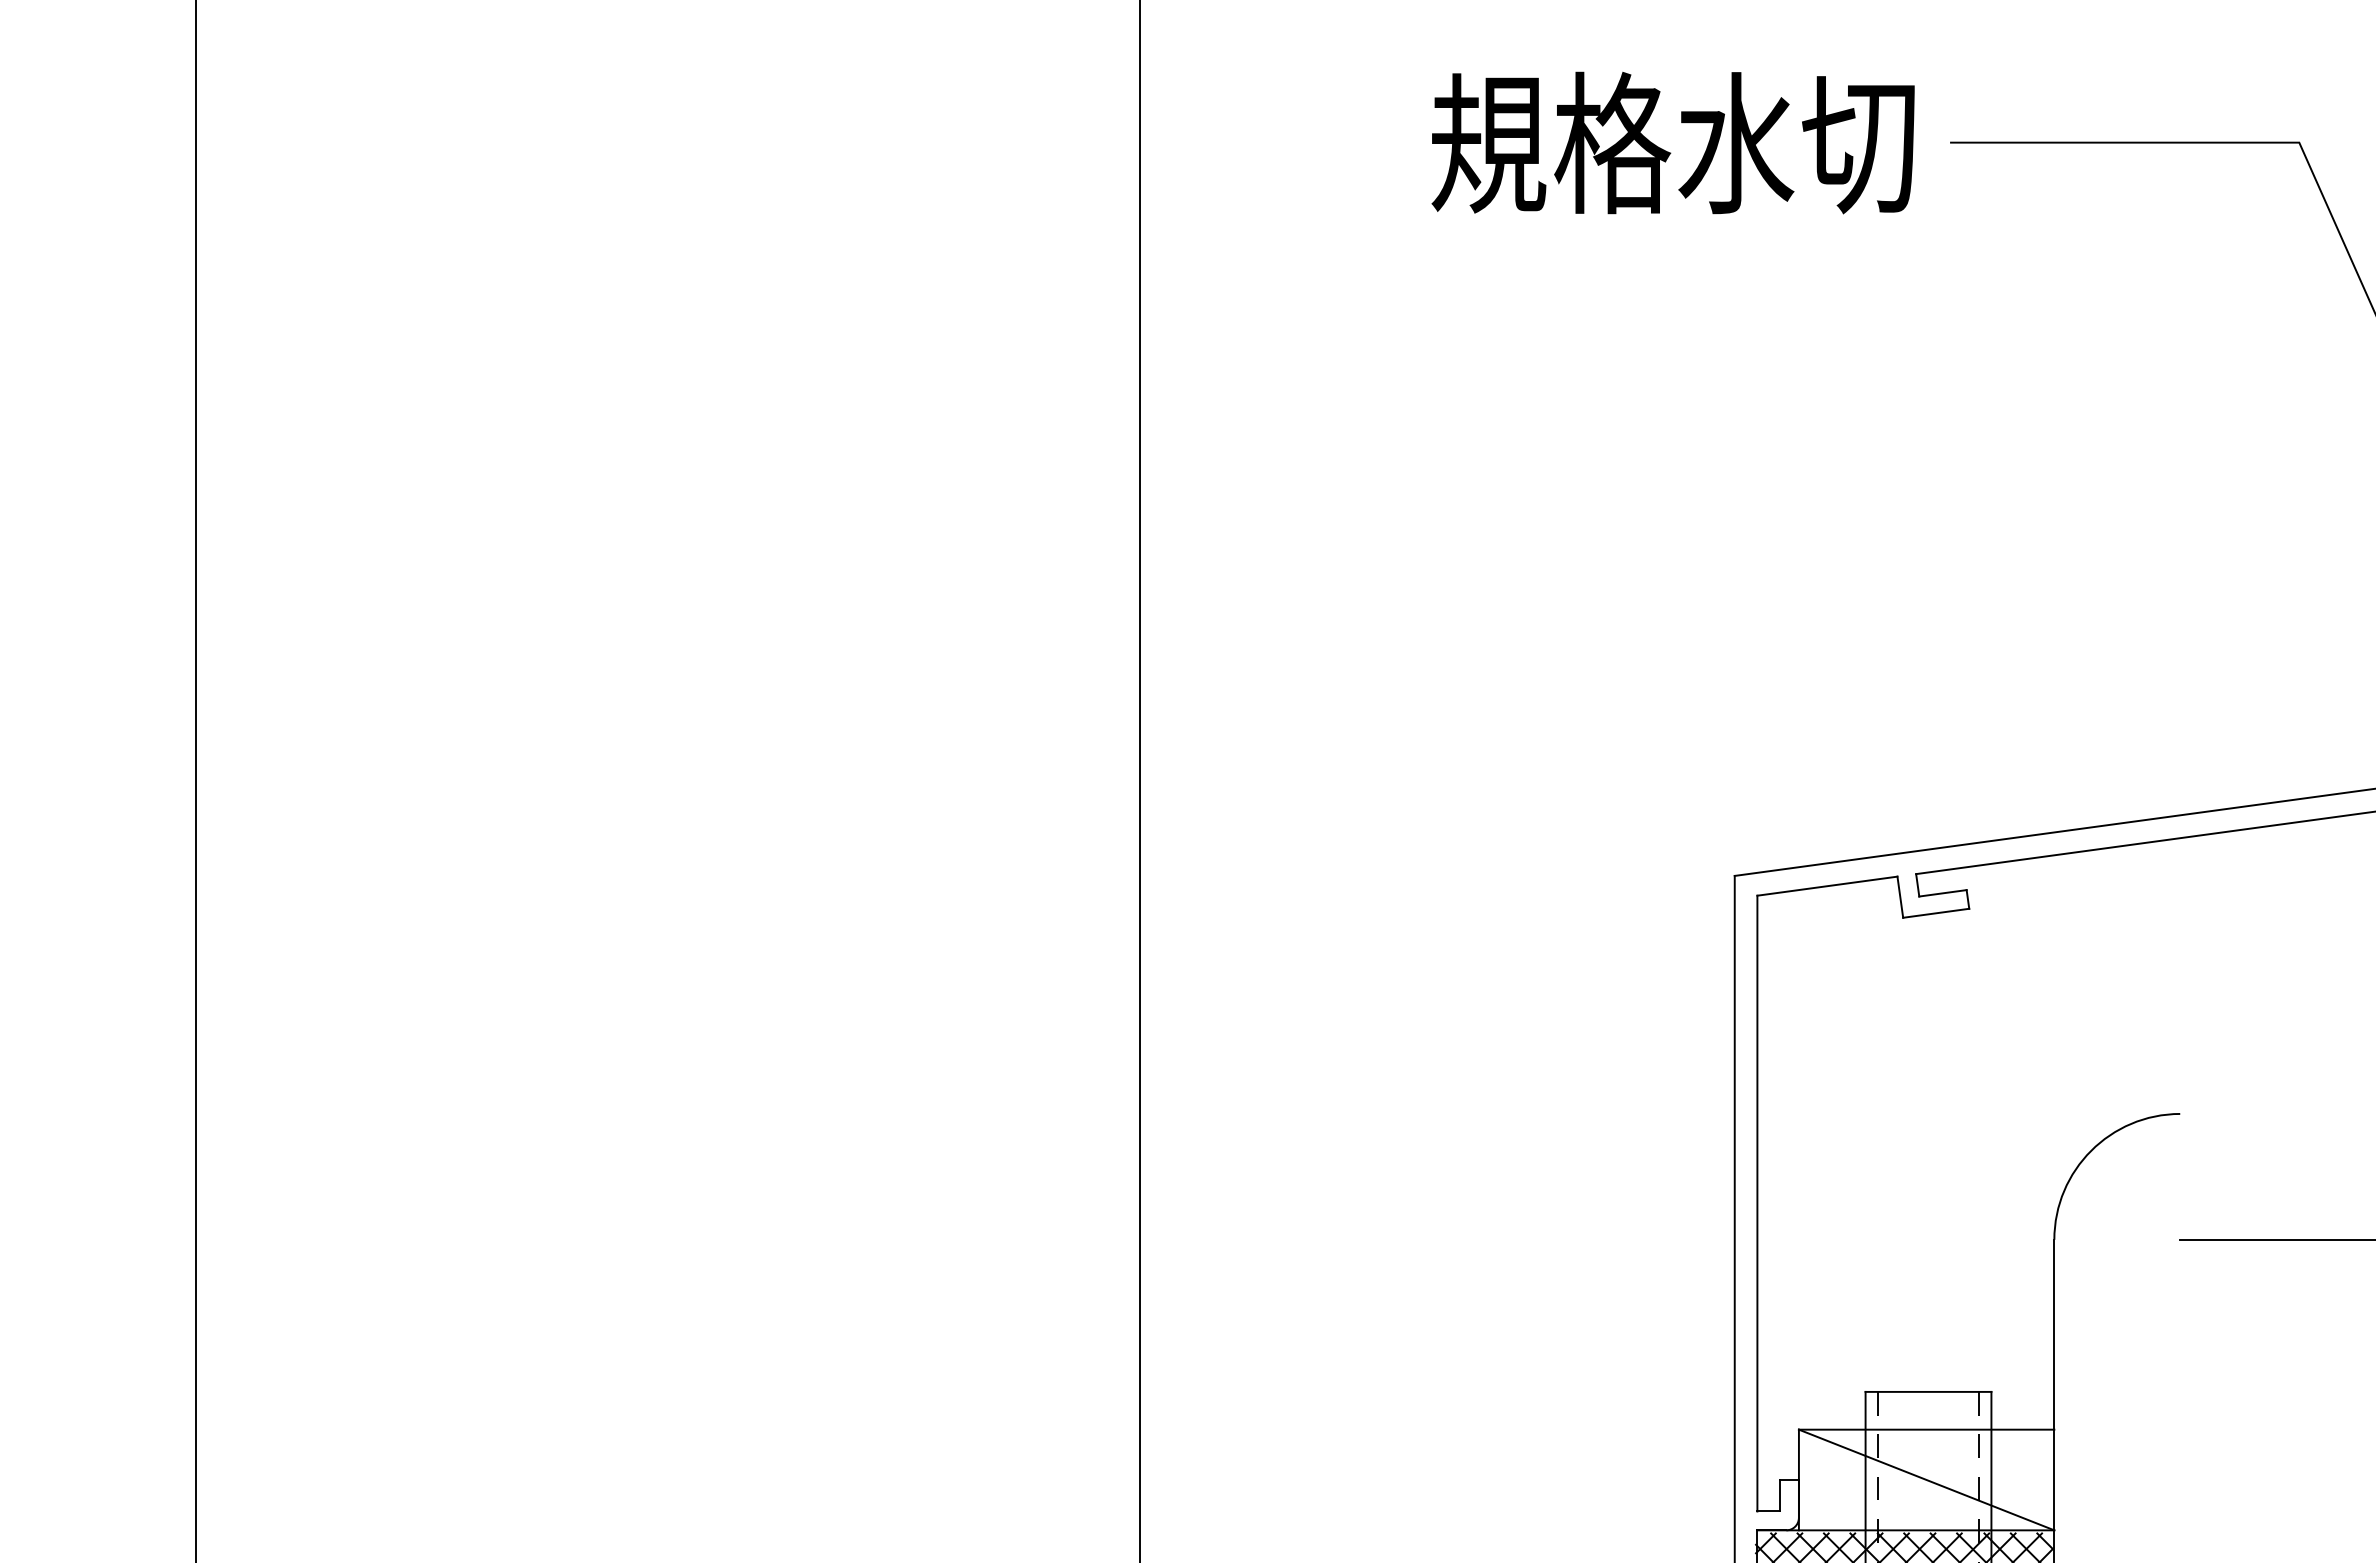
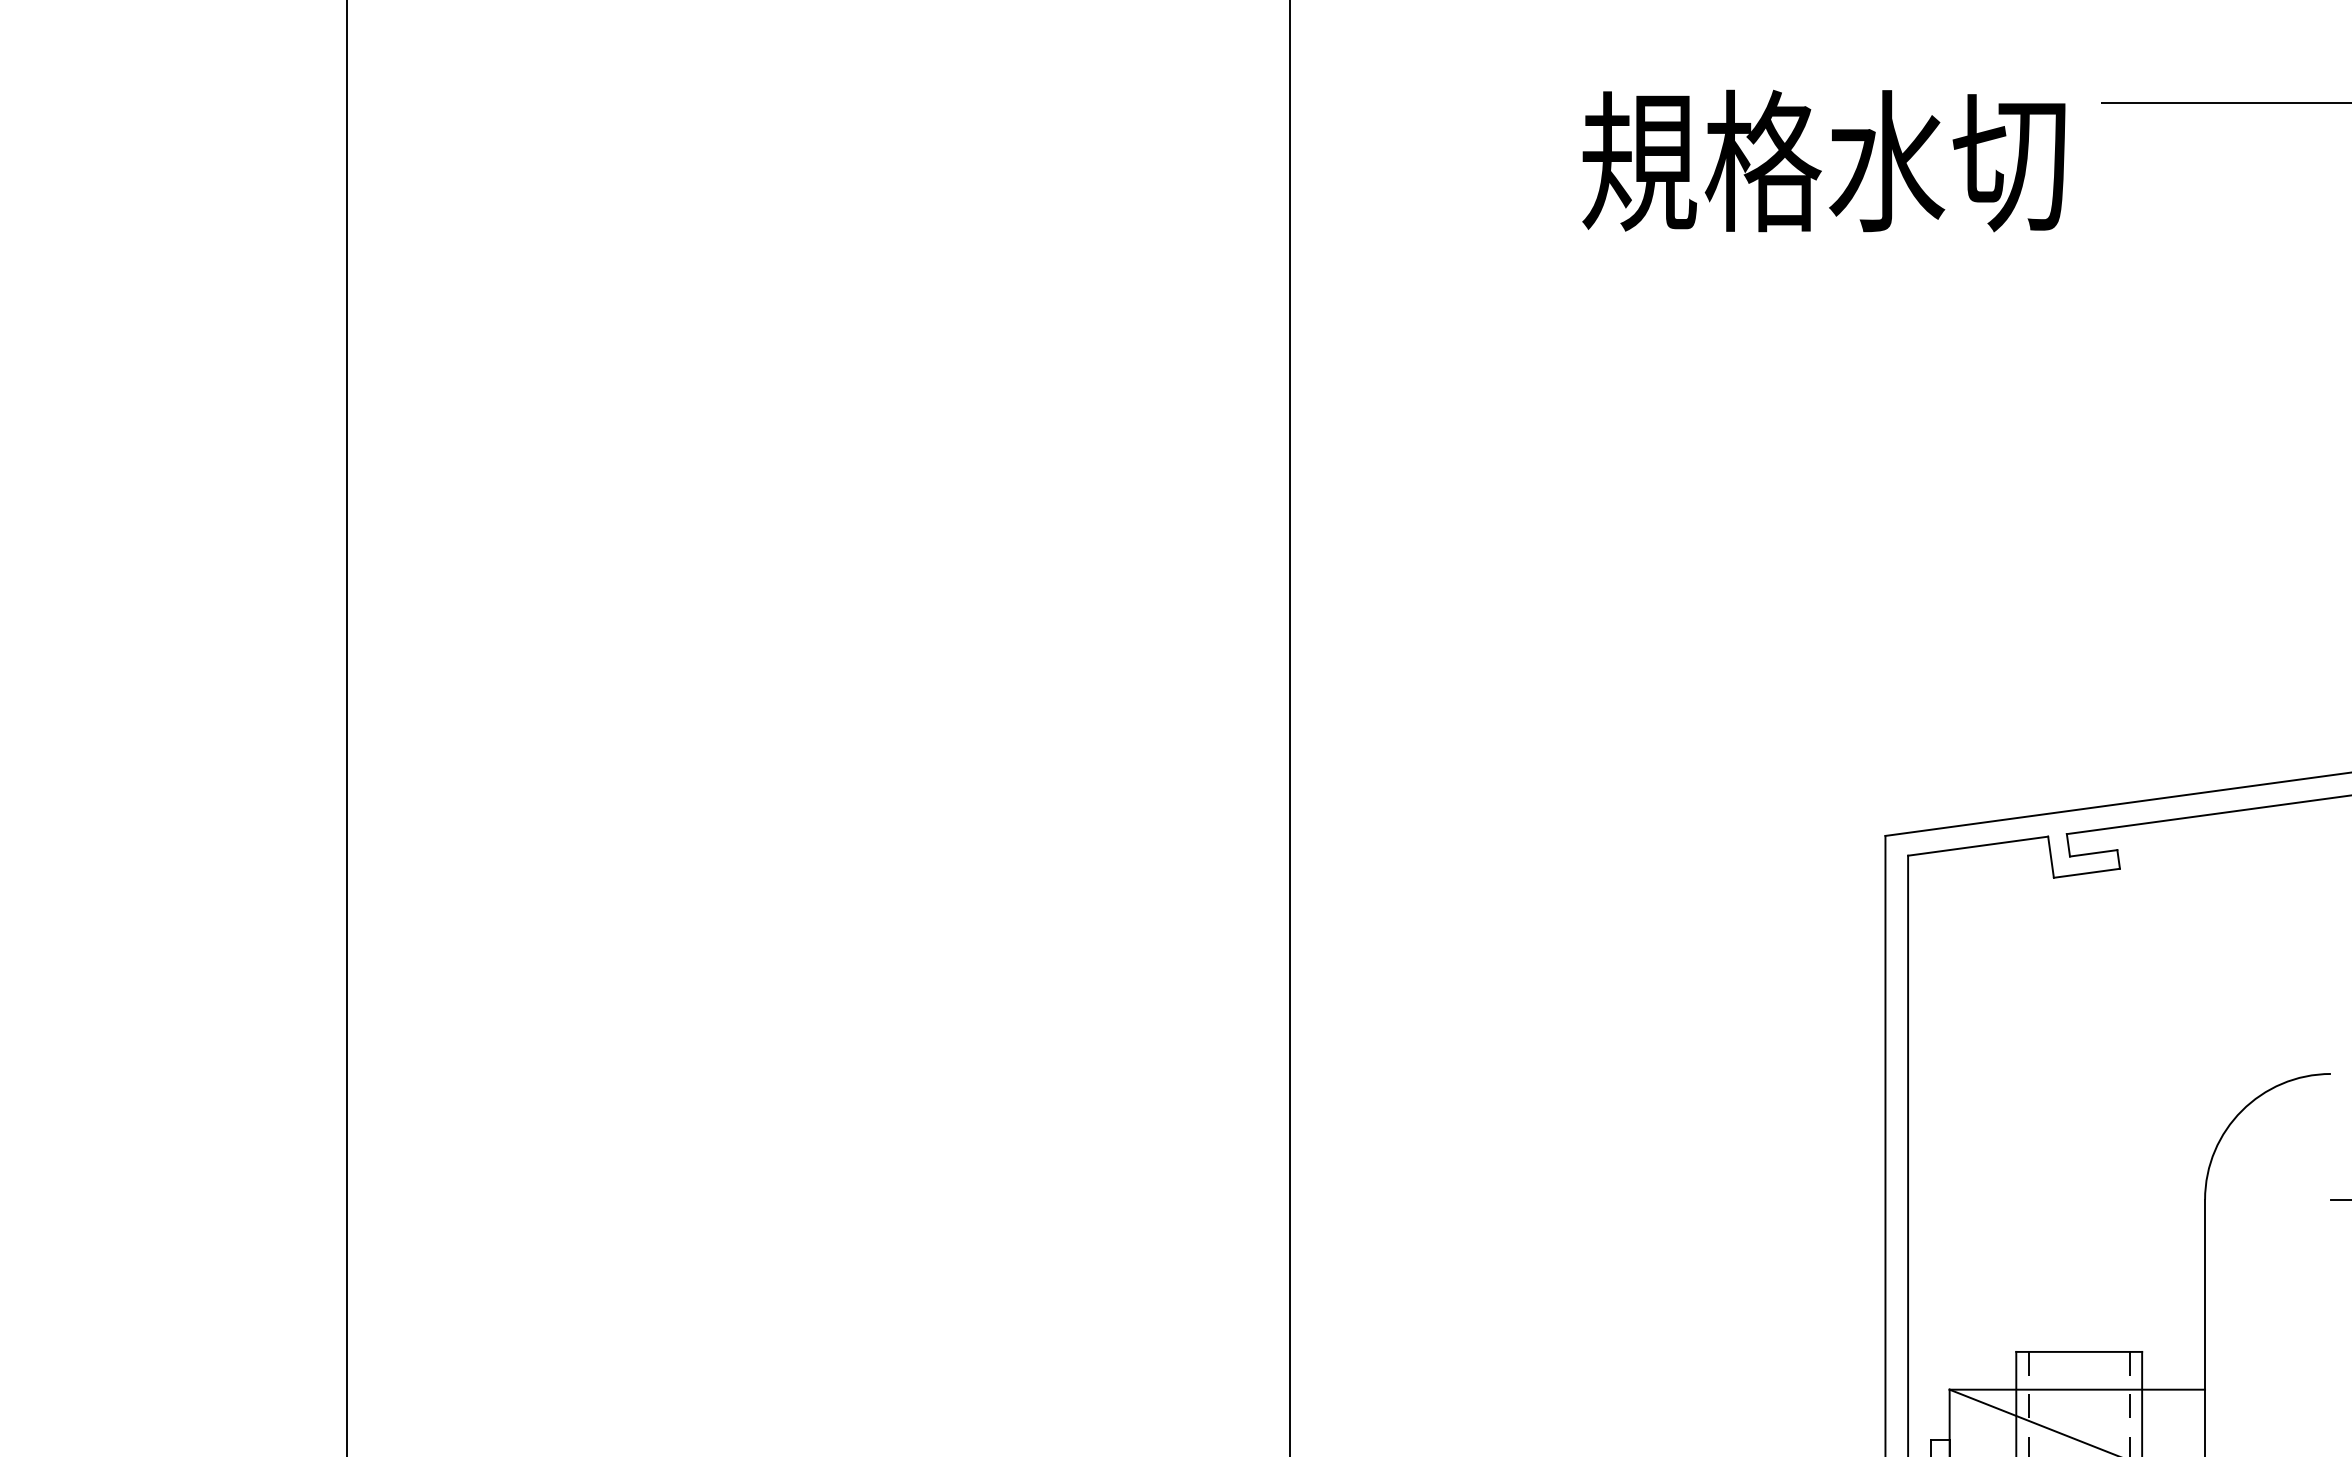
text: (1672, 142) -> (1823, 160), moved

